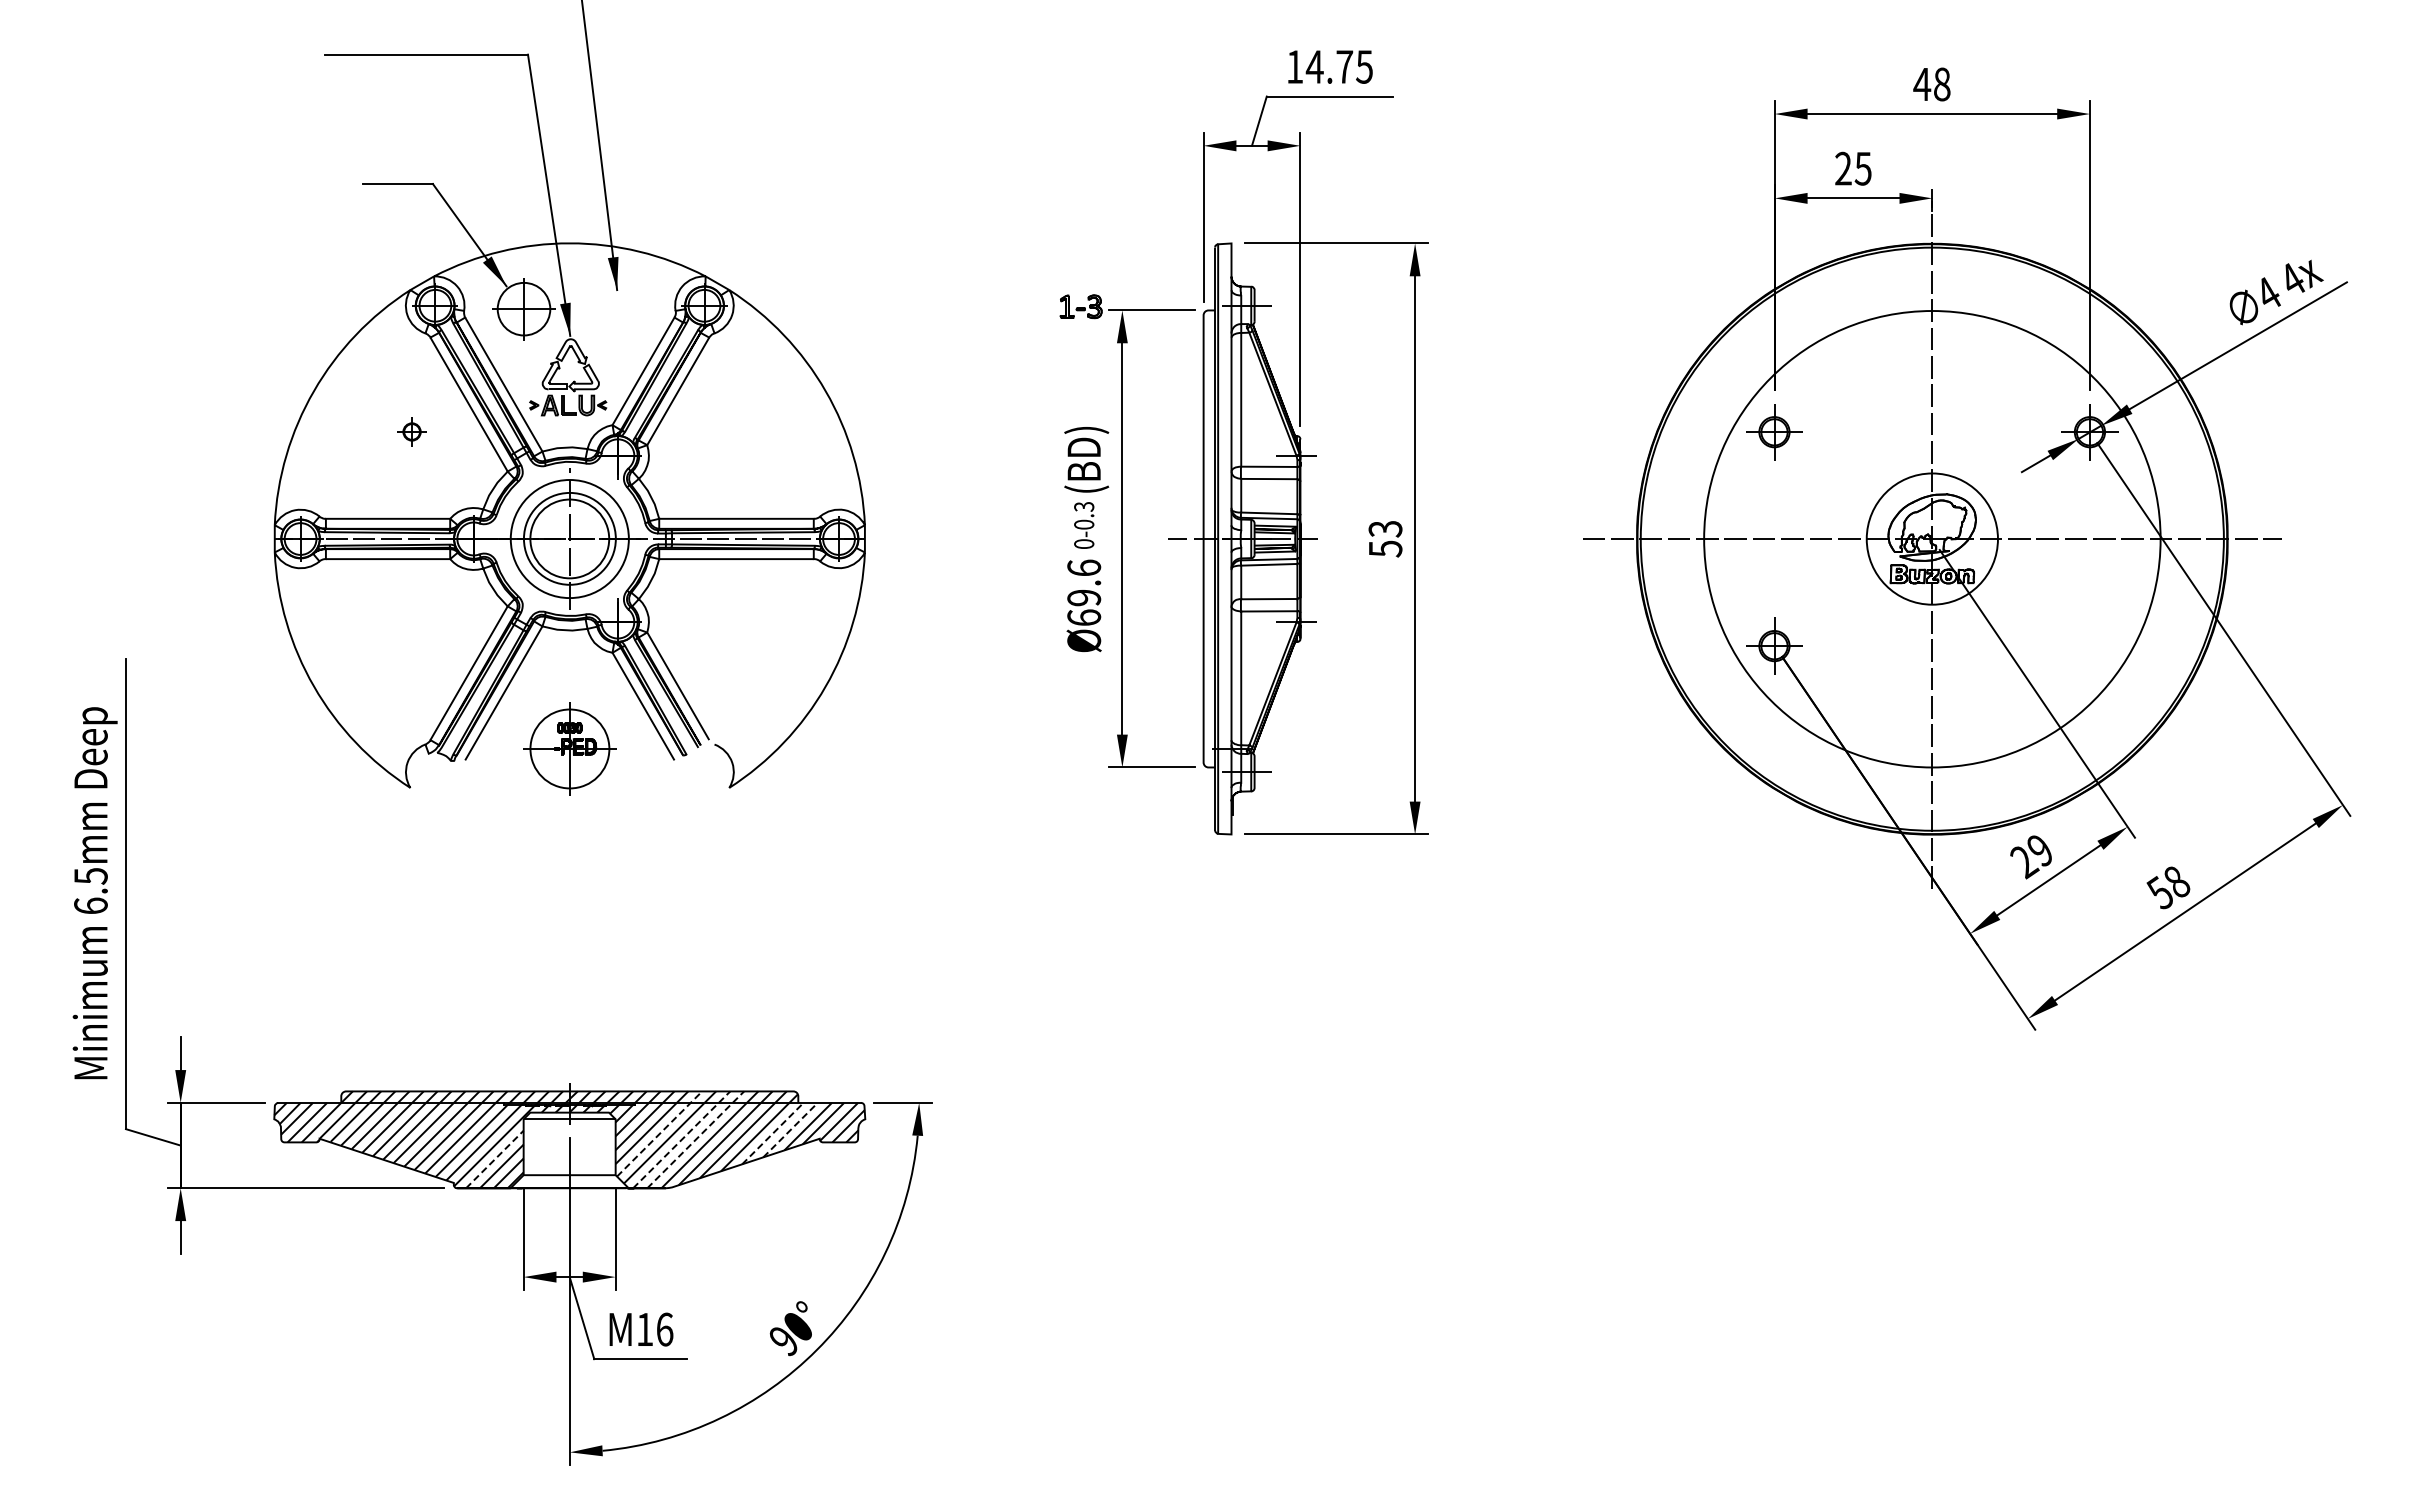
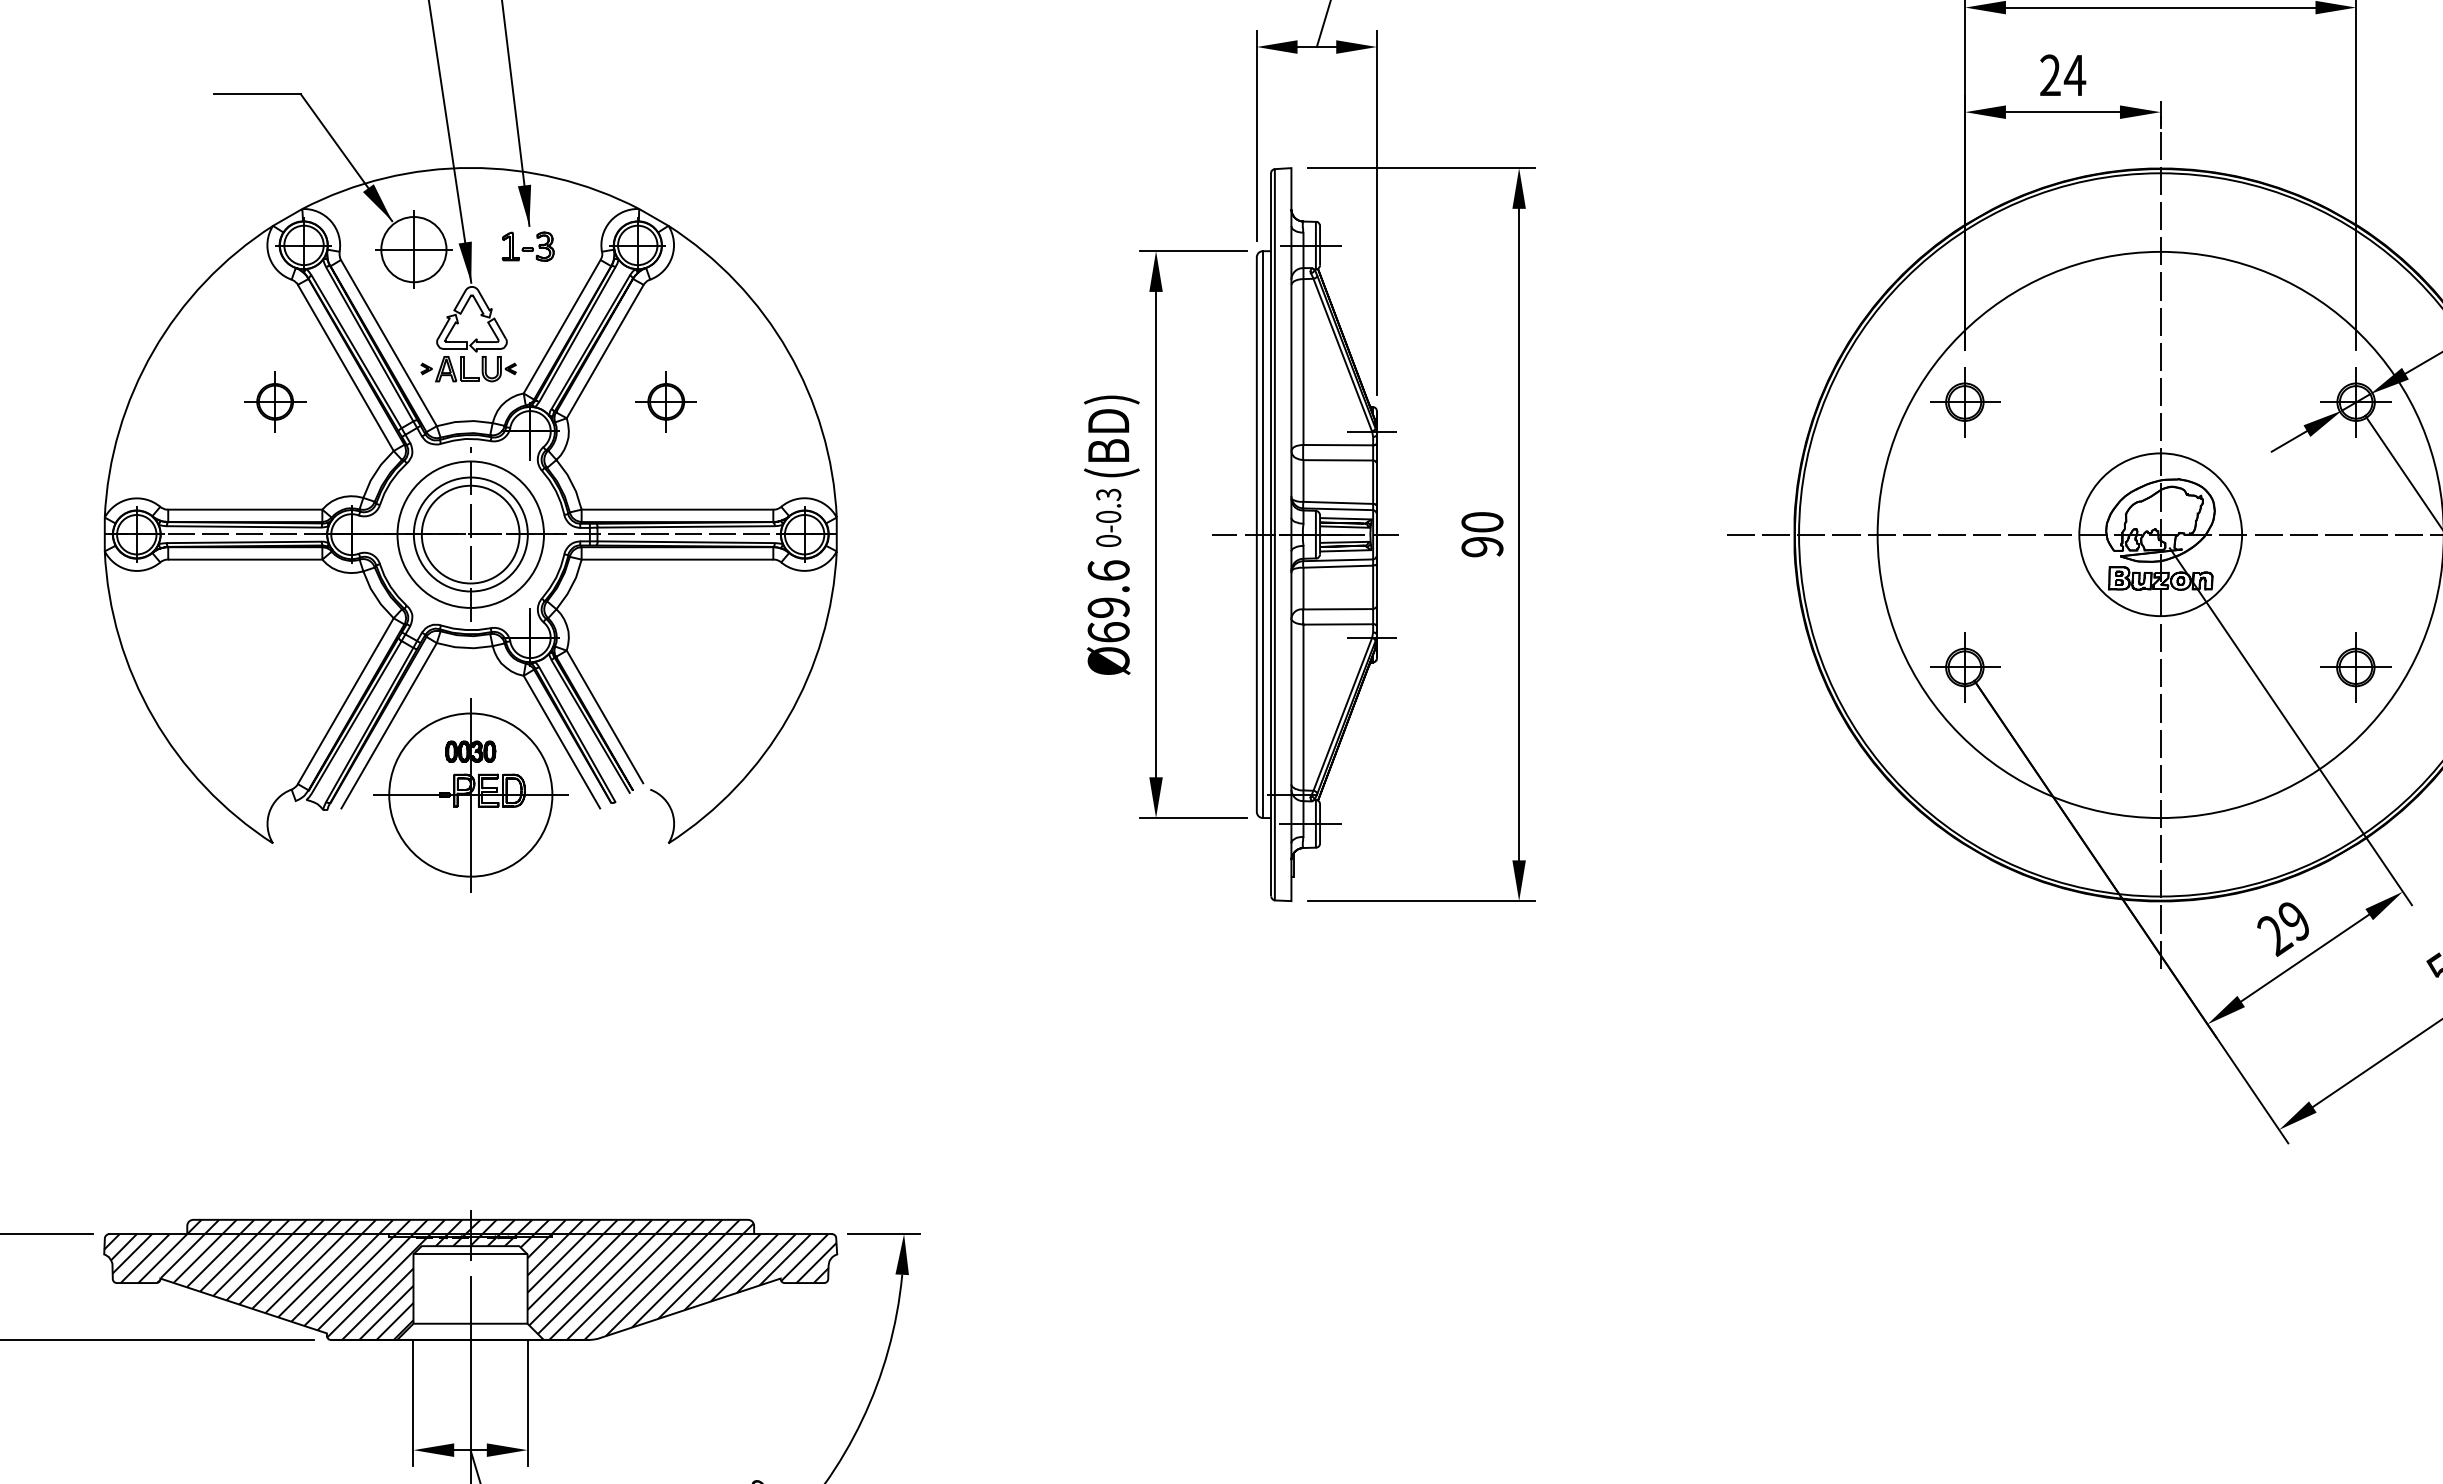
text: (1863, 168) -> (2075, 75), 25 -> 24
part: (1080, 306) -> (527, 246), moved
part: (411, 431) -> (274, 401), size x1.67
part: (727, 431) -> (666, 401), added
line: (1208, 538) -> (1262, 534), added
text: (1385, 538) -> (1482, 534), 53 -> 90
part: (2089, 645) -> (2355, 666), added
part: (569, 748) -> (470, 794), size x1.67
line: (790, 1129) -> (744, 1267), dashed -> solid
line: (659, 1133) -> (581, 1272), dashed -> solid
line: (773, 1133) -> (723, 1272), dashed -> solid
line: (681, 1139) -> (609, 1279), dashed -> solid
line: (696, 1139) -> (627, 1279), dashed -> solid
line: (494, 1159) -> (377, 1304), dashed -> solid

